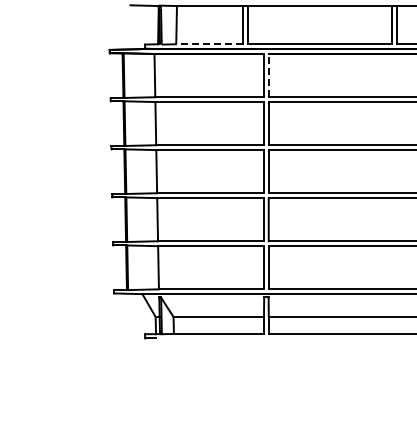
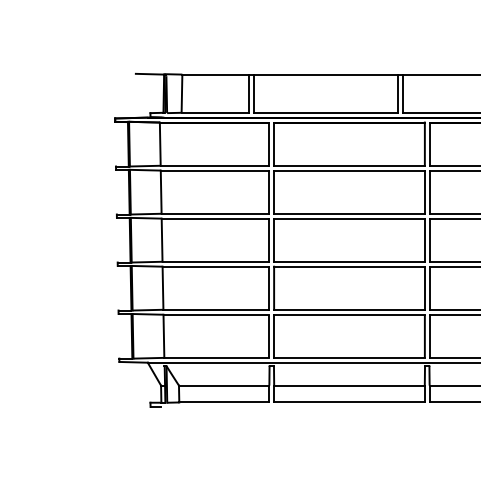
line: (210, 43) -> (215, 112), dashed -> solid
line: (269, 75) -> (274, 144), dashed -> solid

